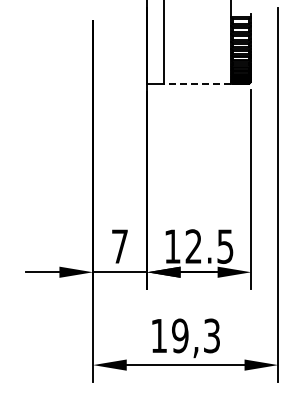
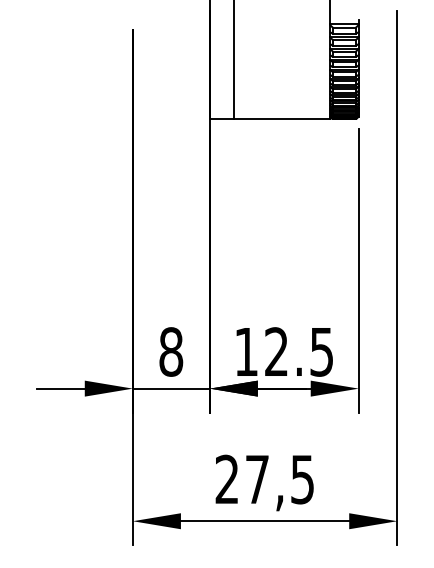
line: (197, 83) -> (281, 119), dashed -> solid
text: (119, 246) -> (170, 351), 7 -> 8
text: (185, 335) -> (264, 478), 19,3 -> 27,5

